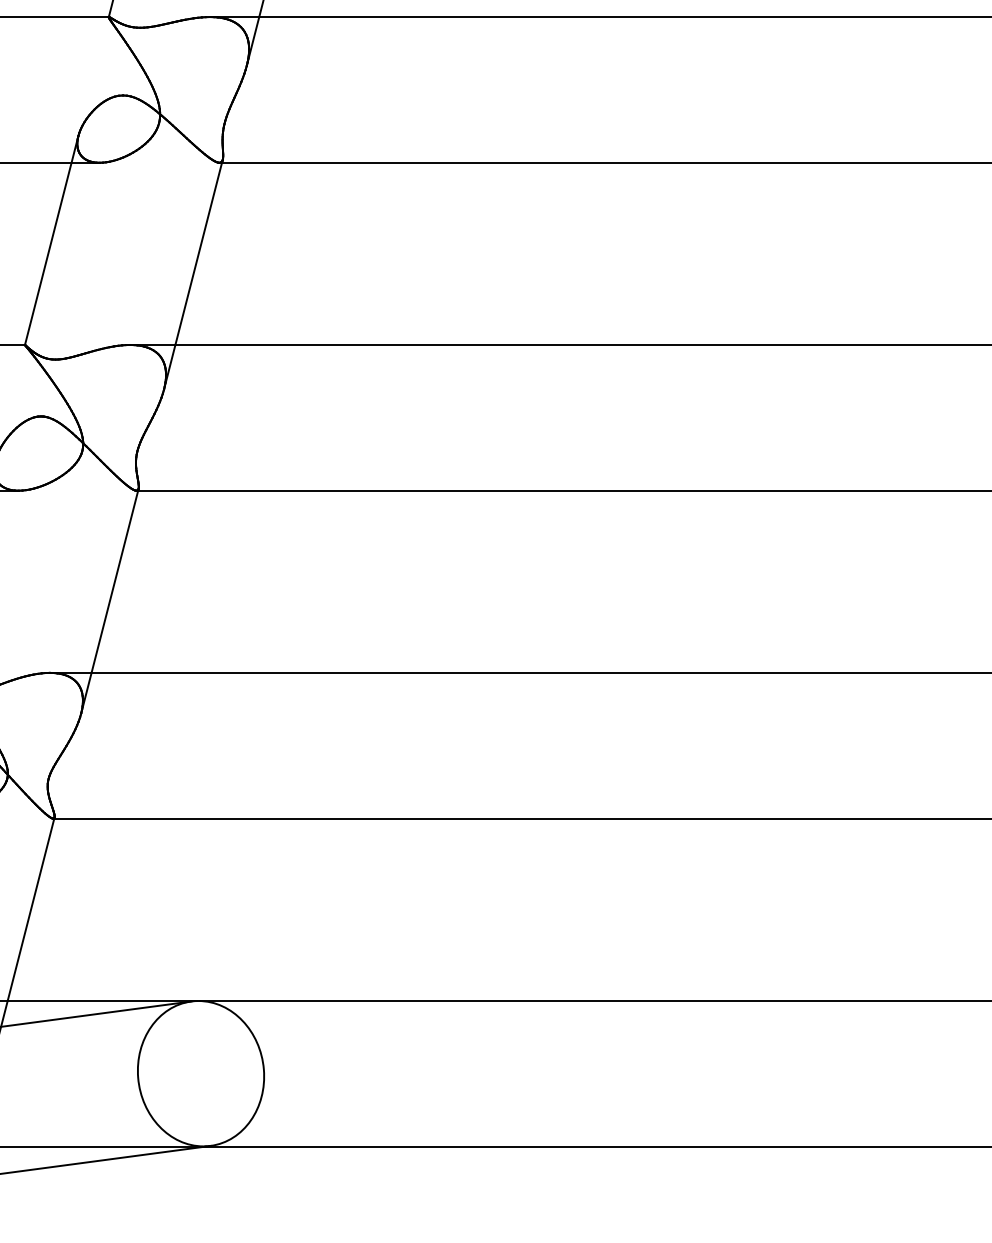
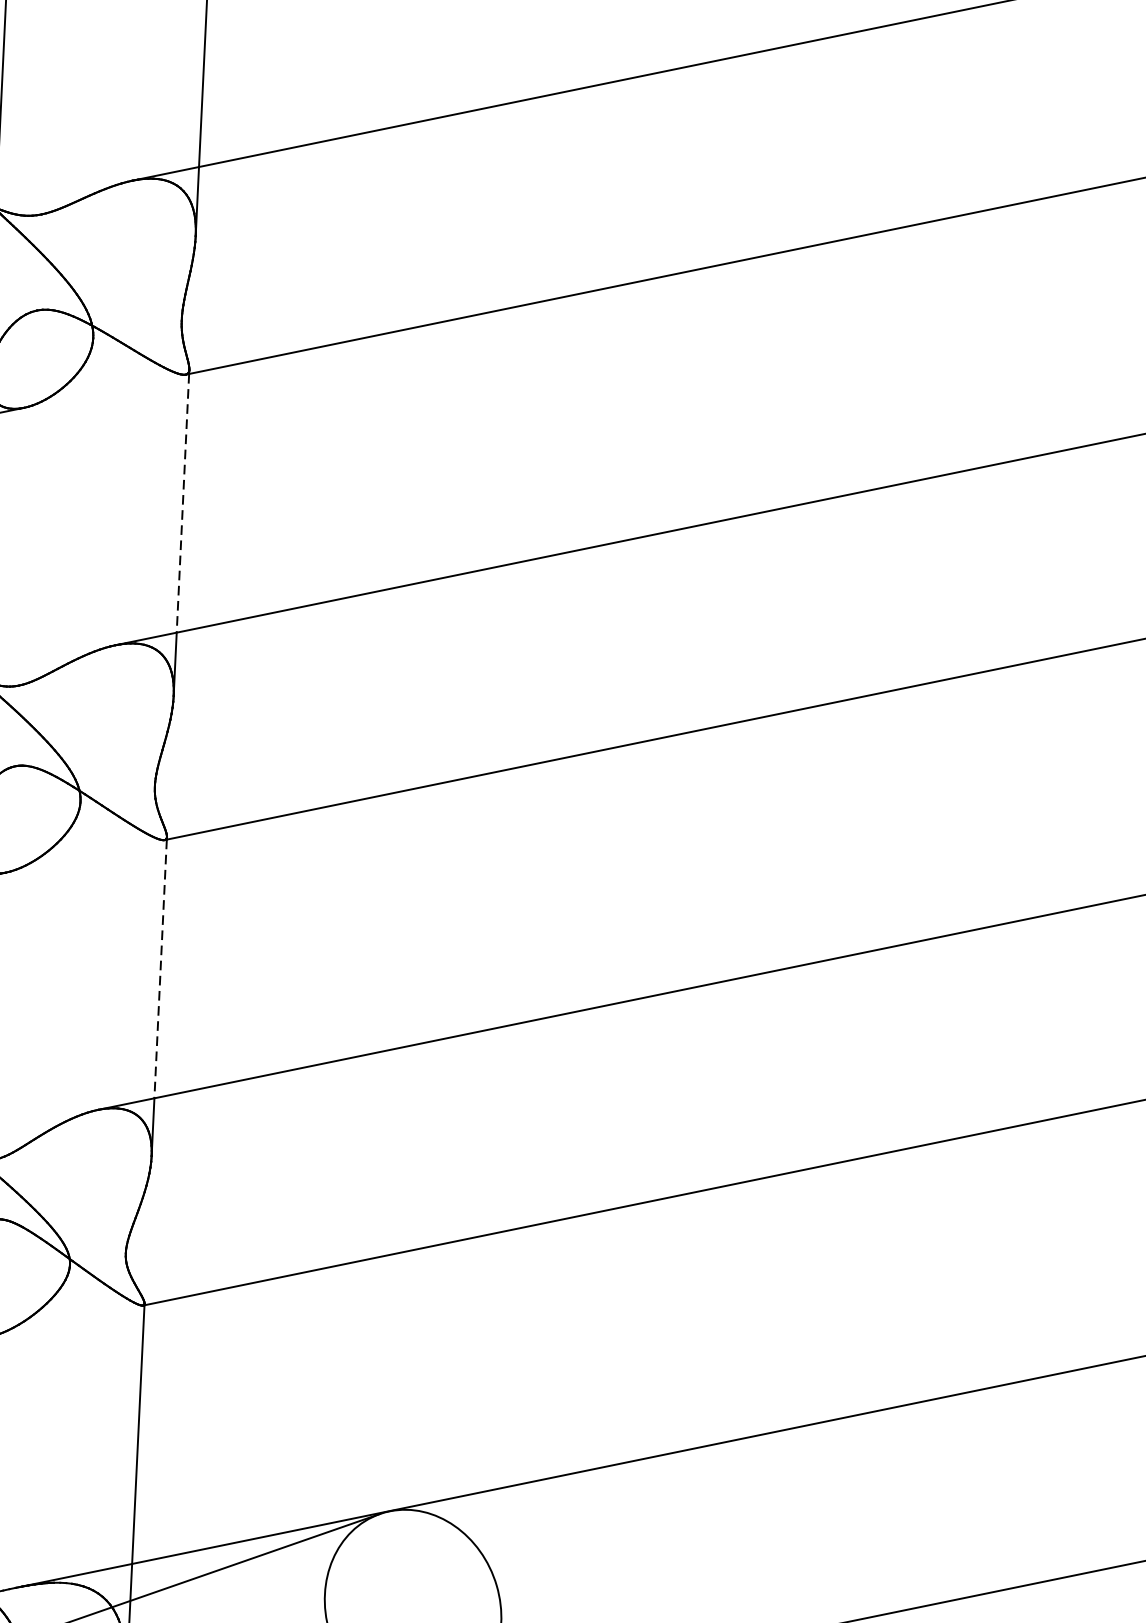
line: (198, 254) -> (182, 504), solid -> dashed
line: (114, 582) -> (160, 970), solid -> dashed

